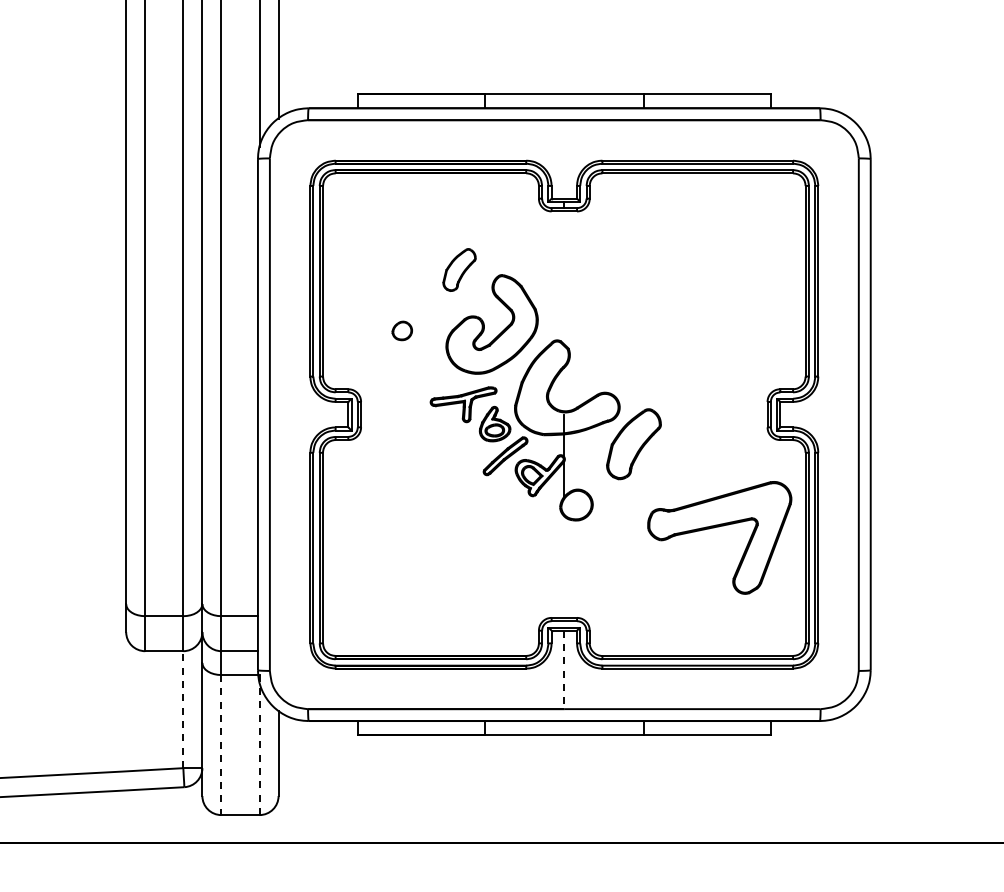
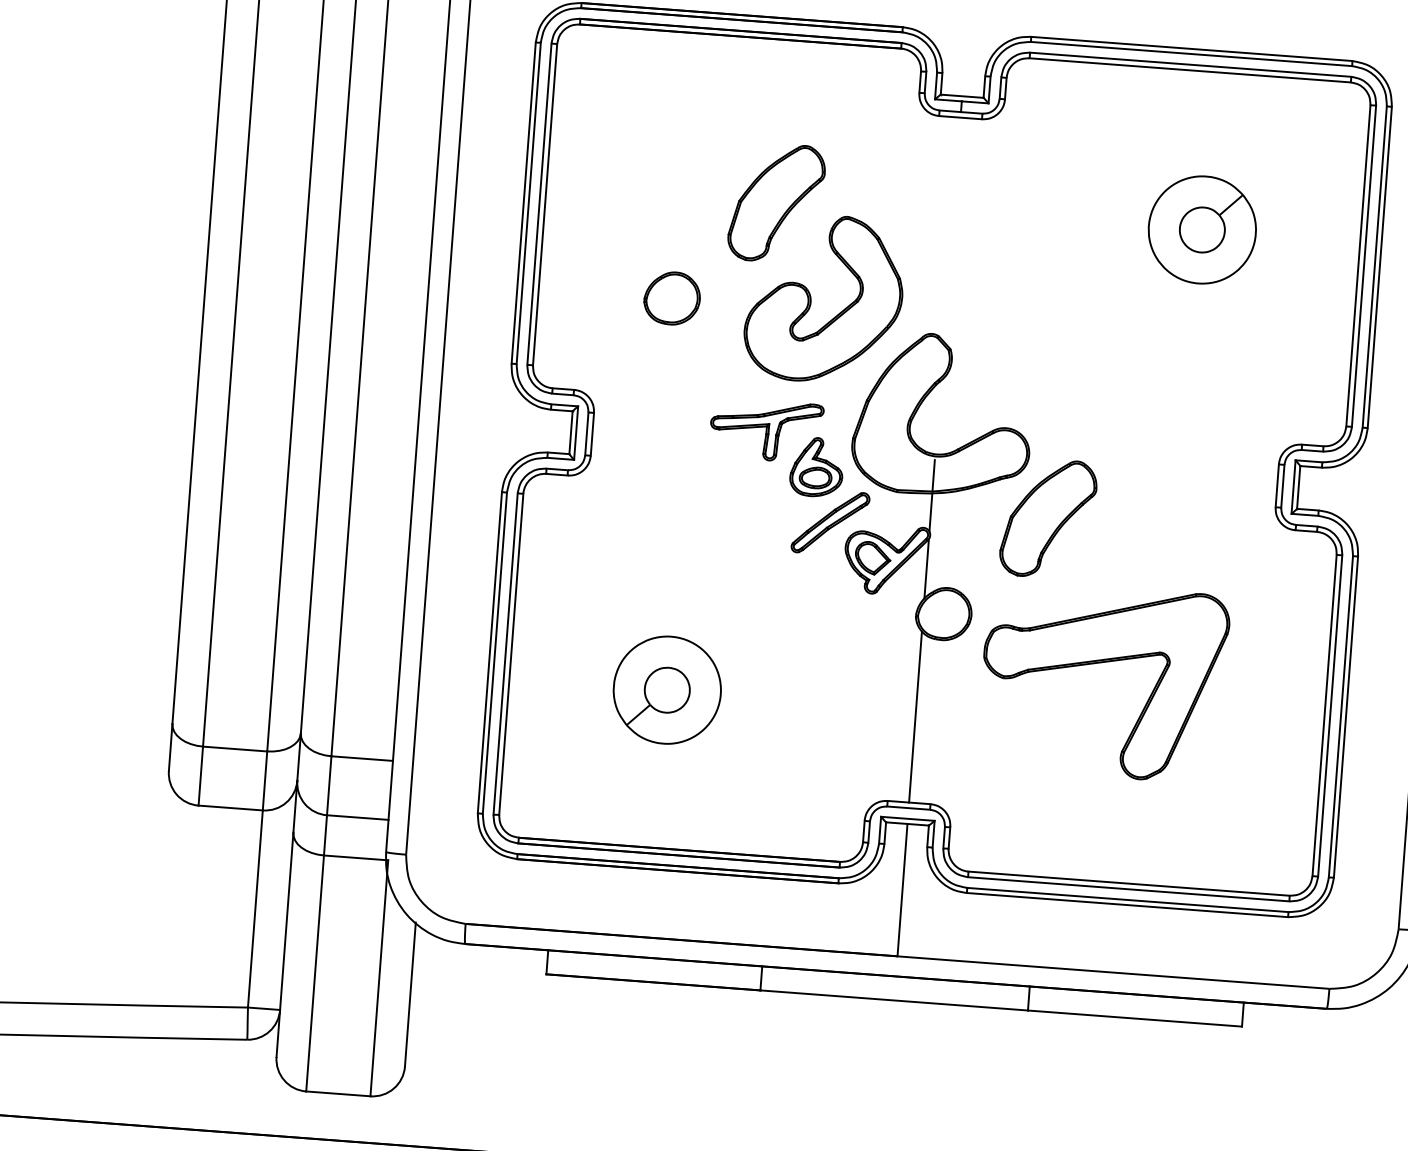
part: (711, 266) -> (1201, 229), added
part: (459, 269) -> (776, 202), size x1.67
part: (402, 330) -> (672, 297), size x1.67
part: (719, 527) -> (1104, 664), moved
part: (416, 561) -> (667, 688), added
line: (564, 566) -> (915, 715), added
line: (564, 670) -> (902, 891), dashed -> solid
line: (183, 709) -> (255, 908), dashed -> solid
line: (259, 744) -> (379, 977), dashed -> solid
line: (221, 745) -> (315, 974), dashed -> solid

